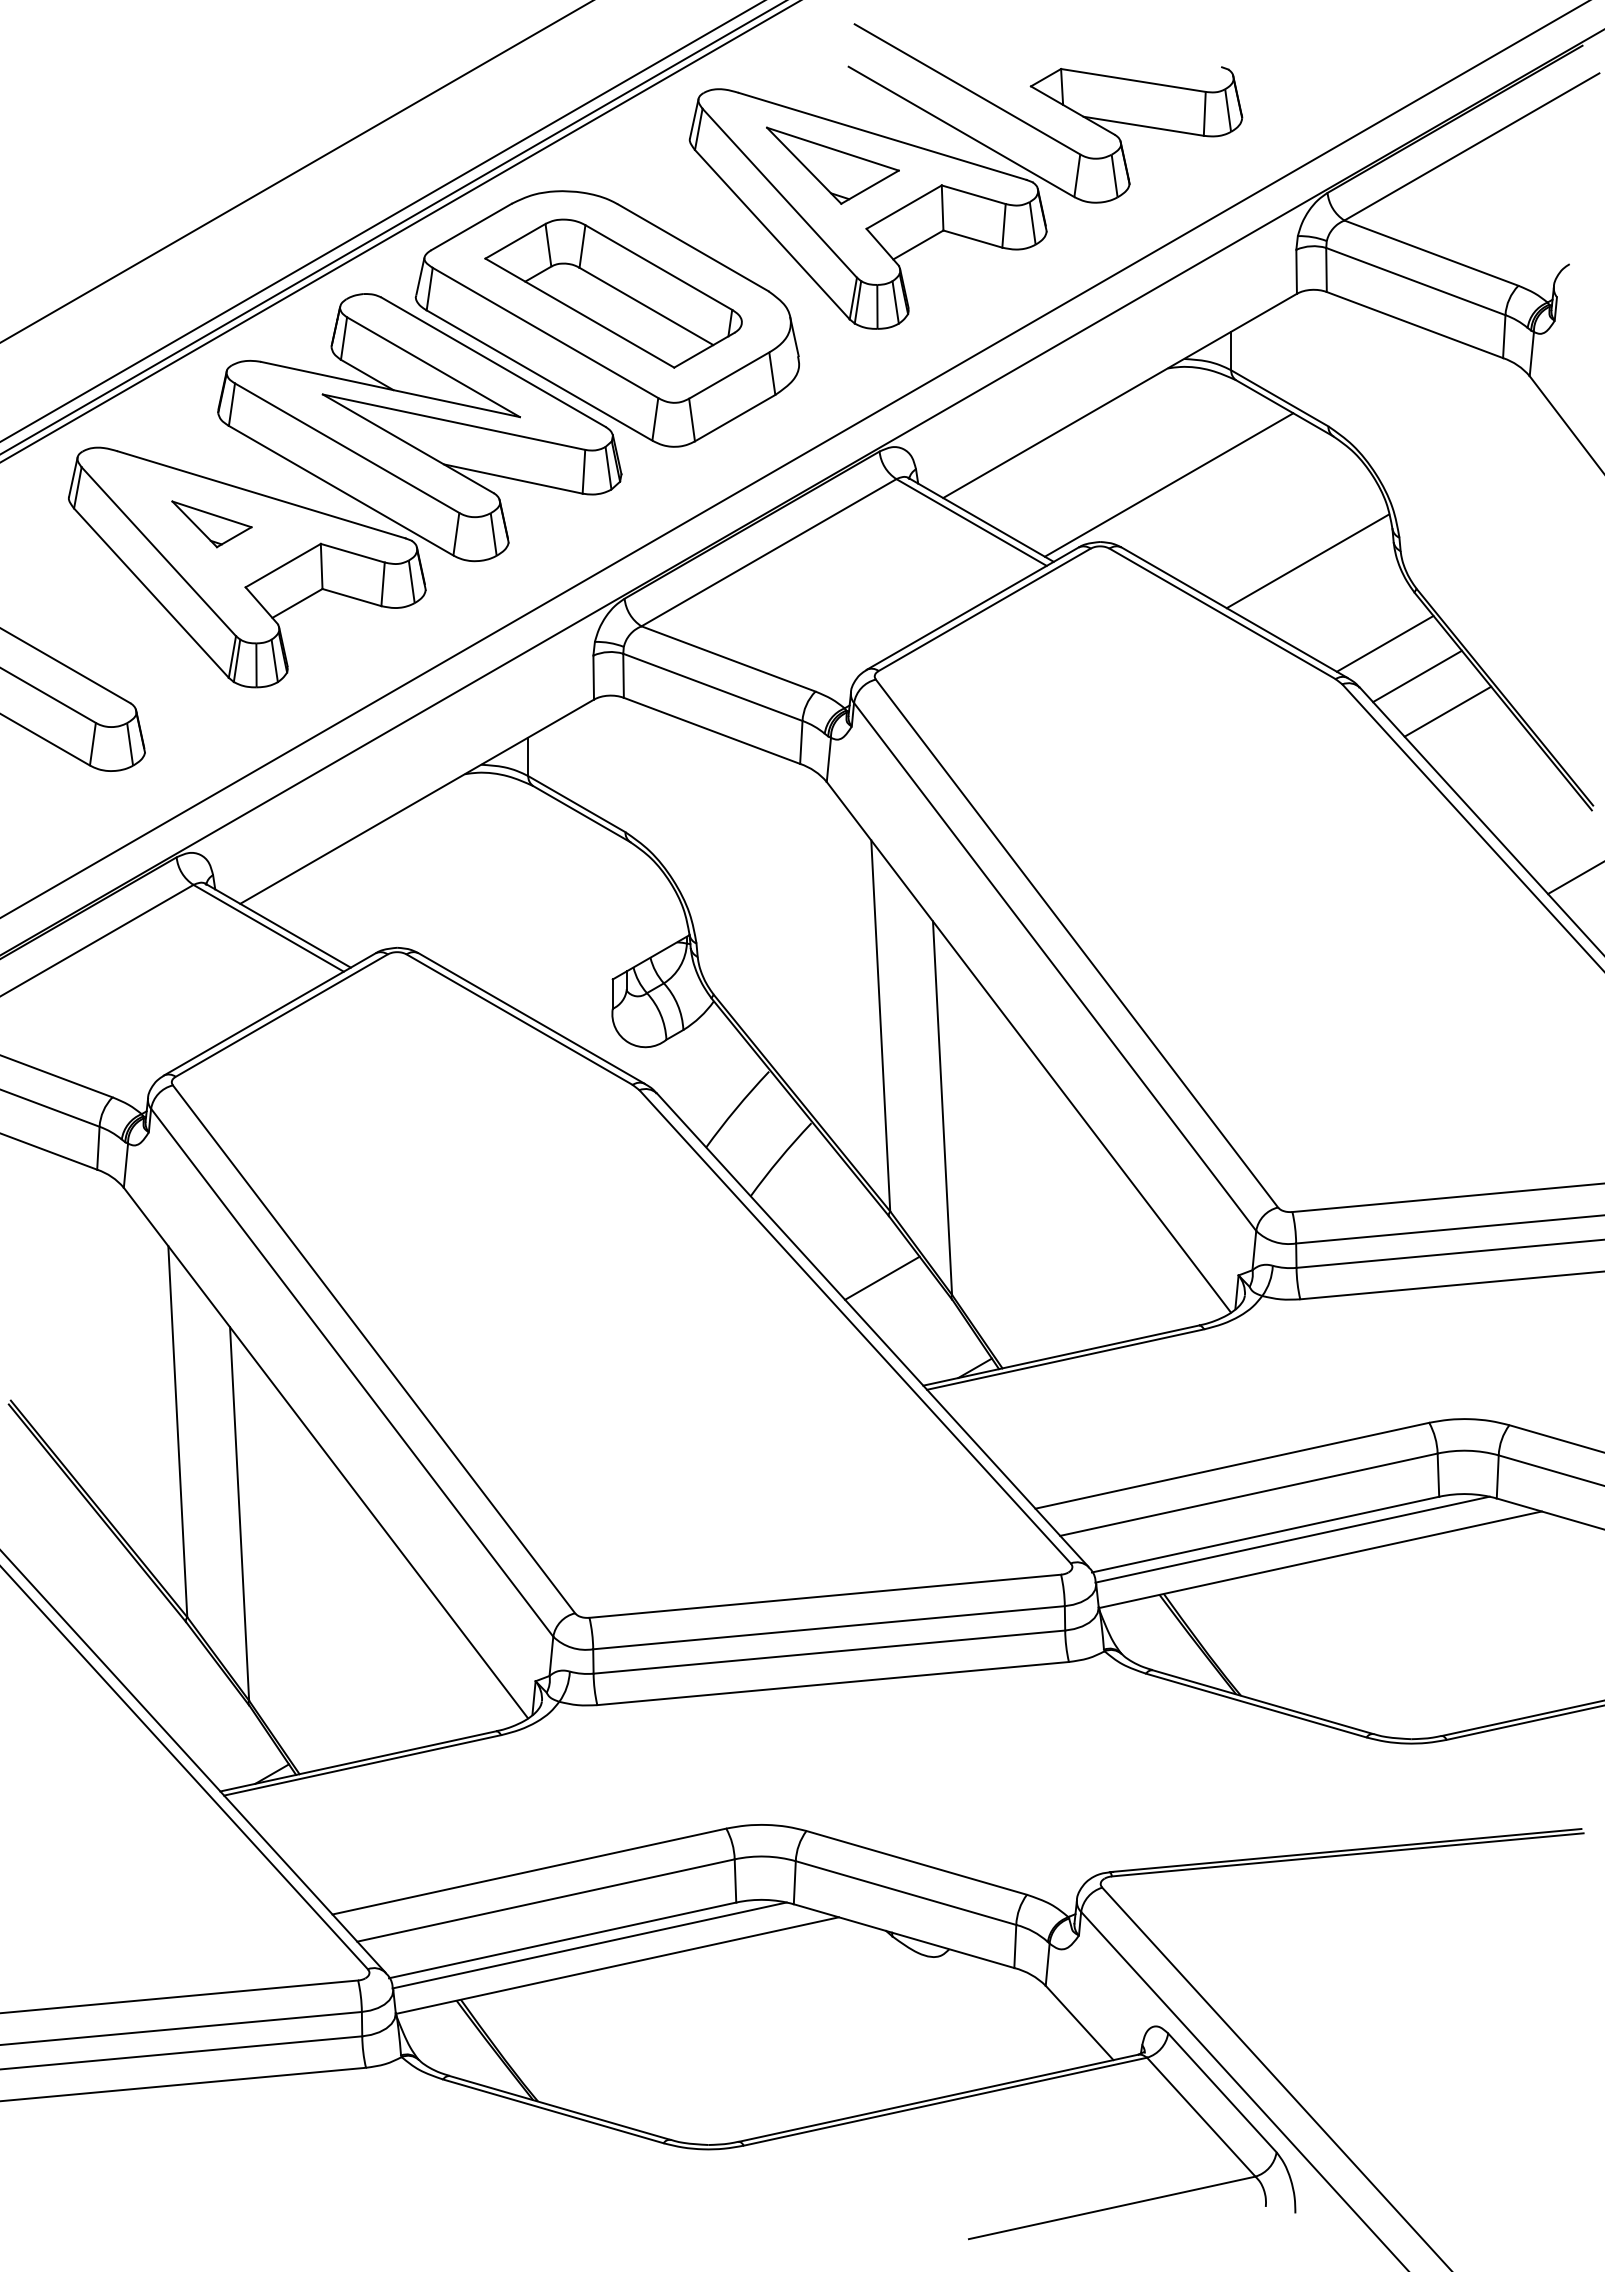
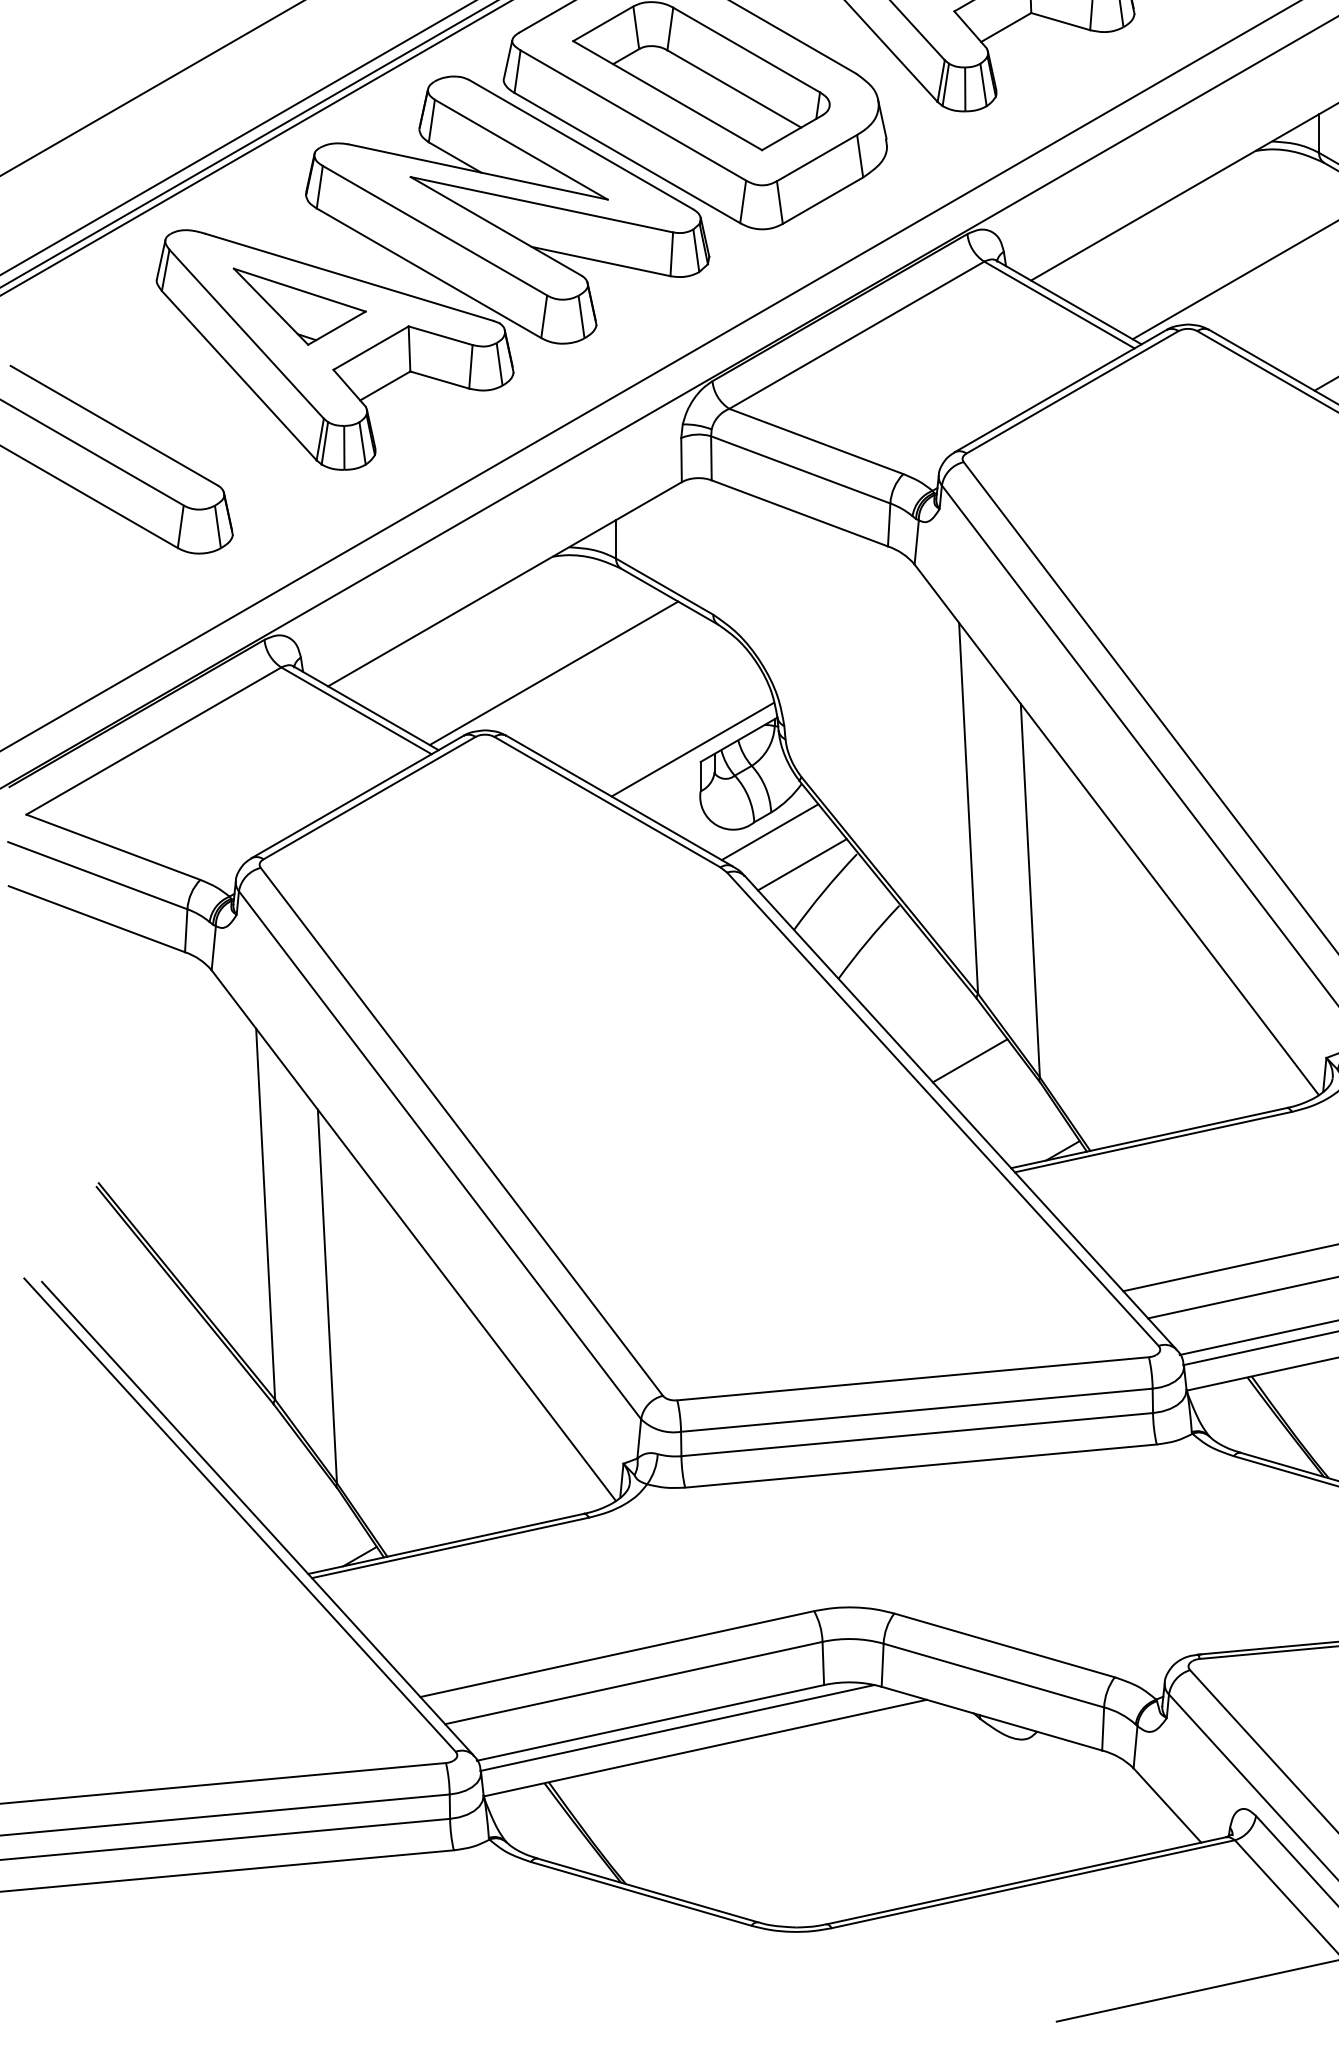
part: (211, 524) -> (299, 307), size x1.67
line: (465, 890) -> (553, 673), added
line: (604, 966) -> (692, 749), added
line: (681, 1049) -> (769, 832), added
line: (714, 1081) -> (802, 864), added

